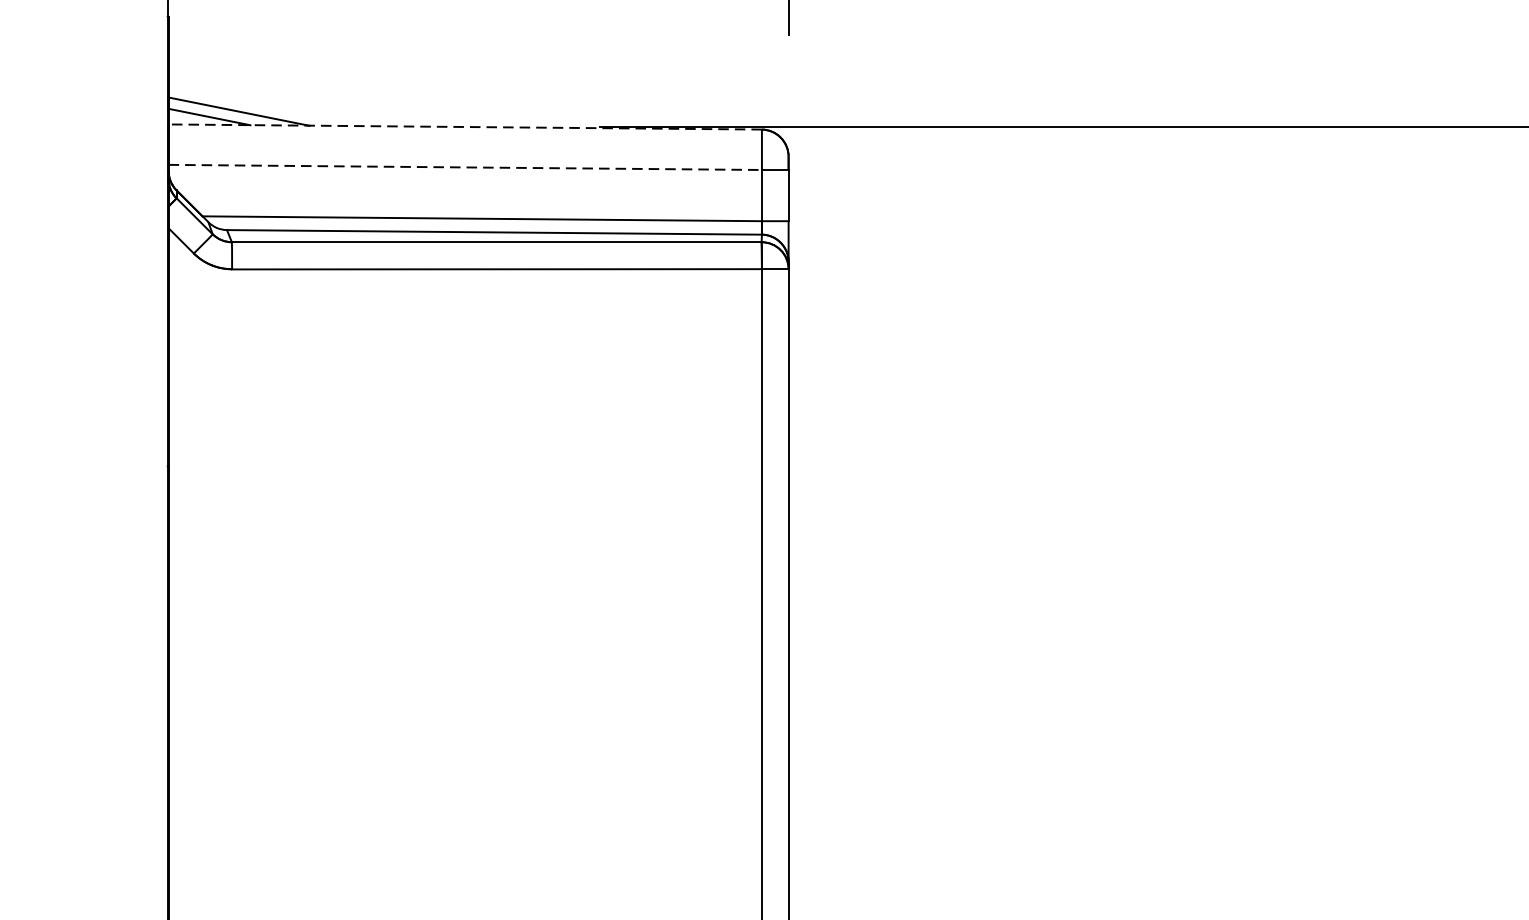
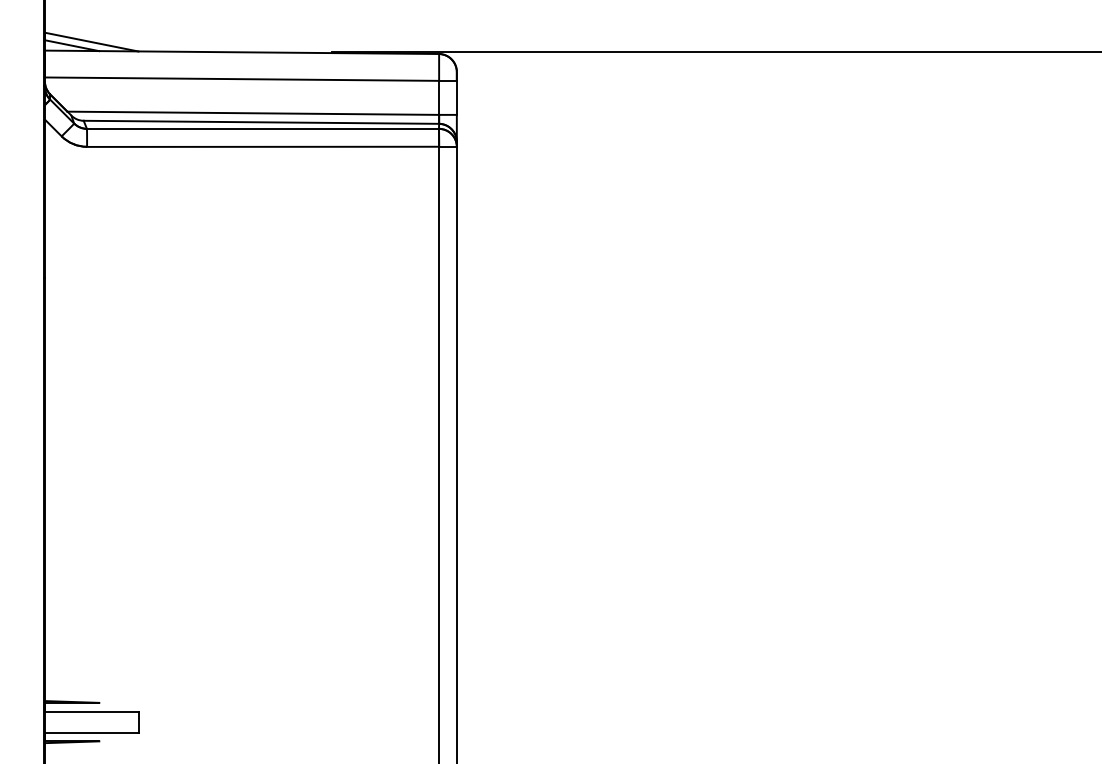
line: (464, 127) -> (241, 52), dashed -> solid
line: (465, 167) -> (242, 79), dashed -> solid

